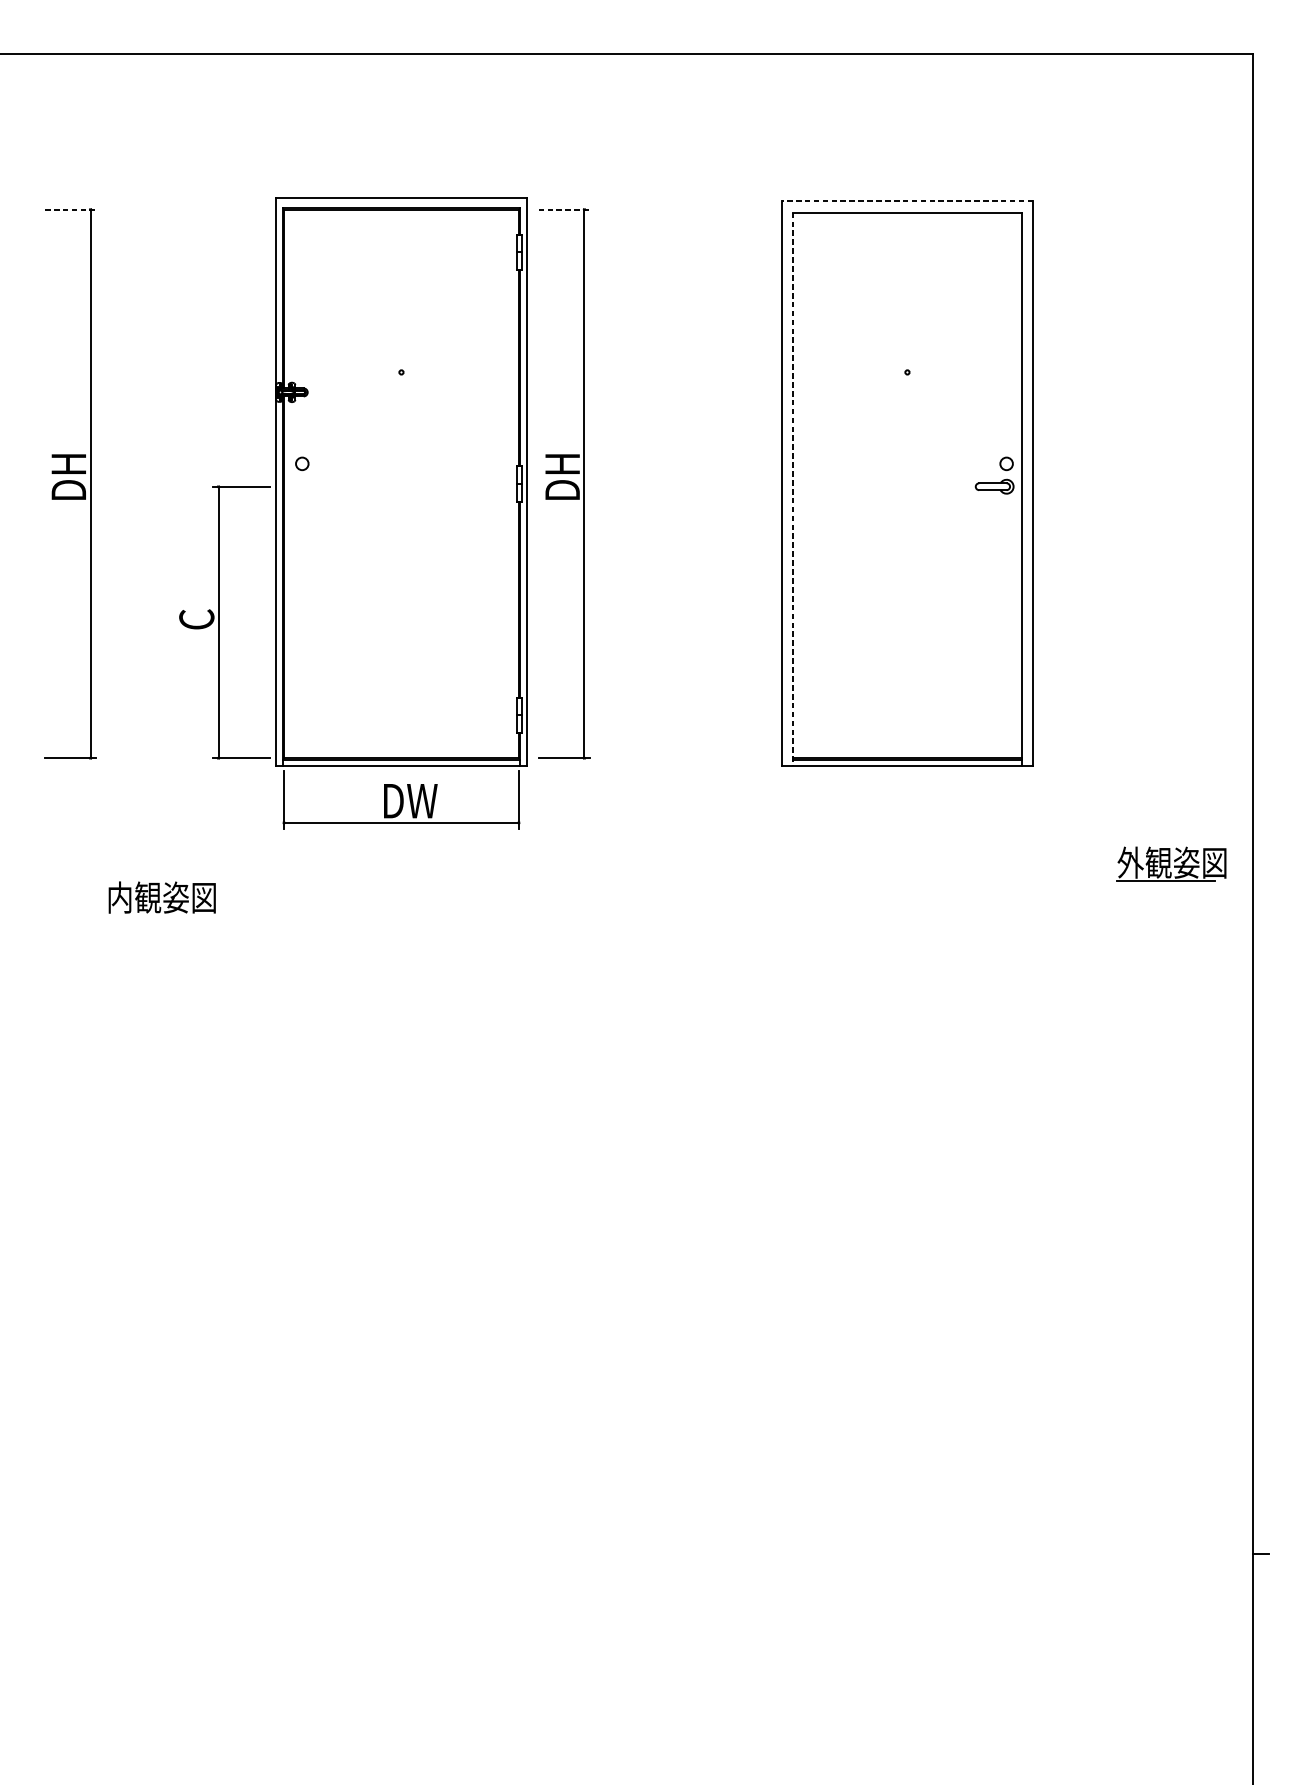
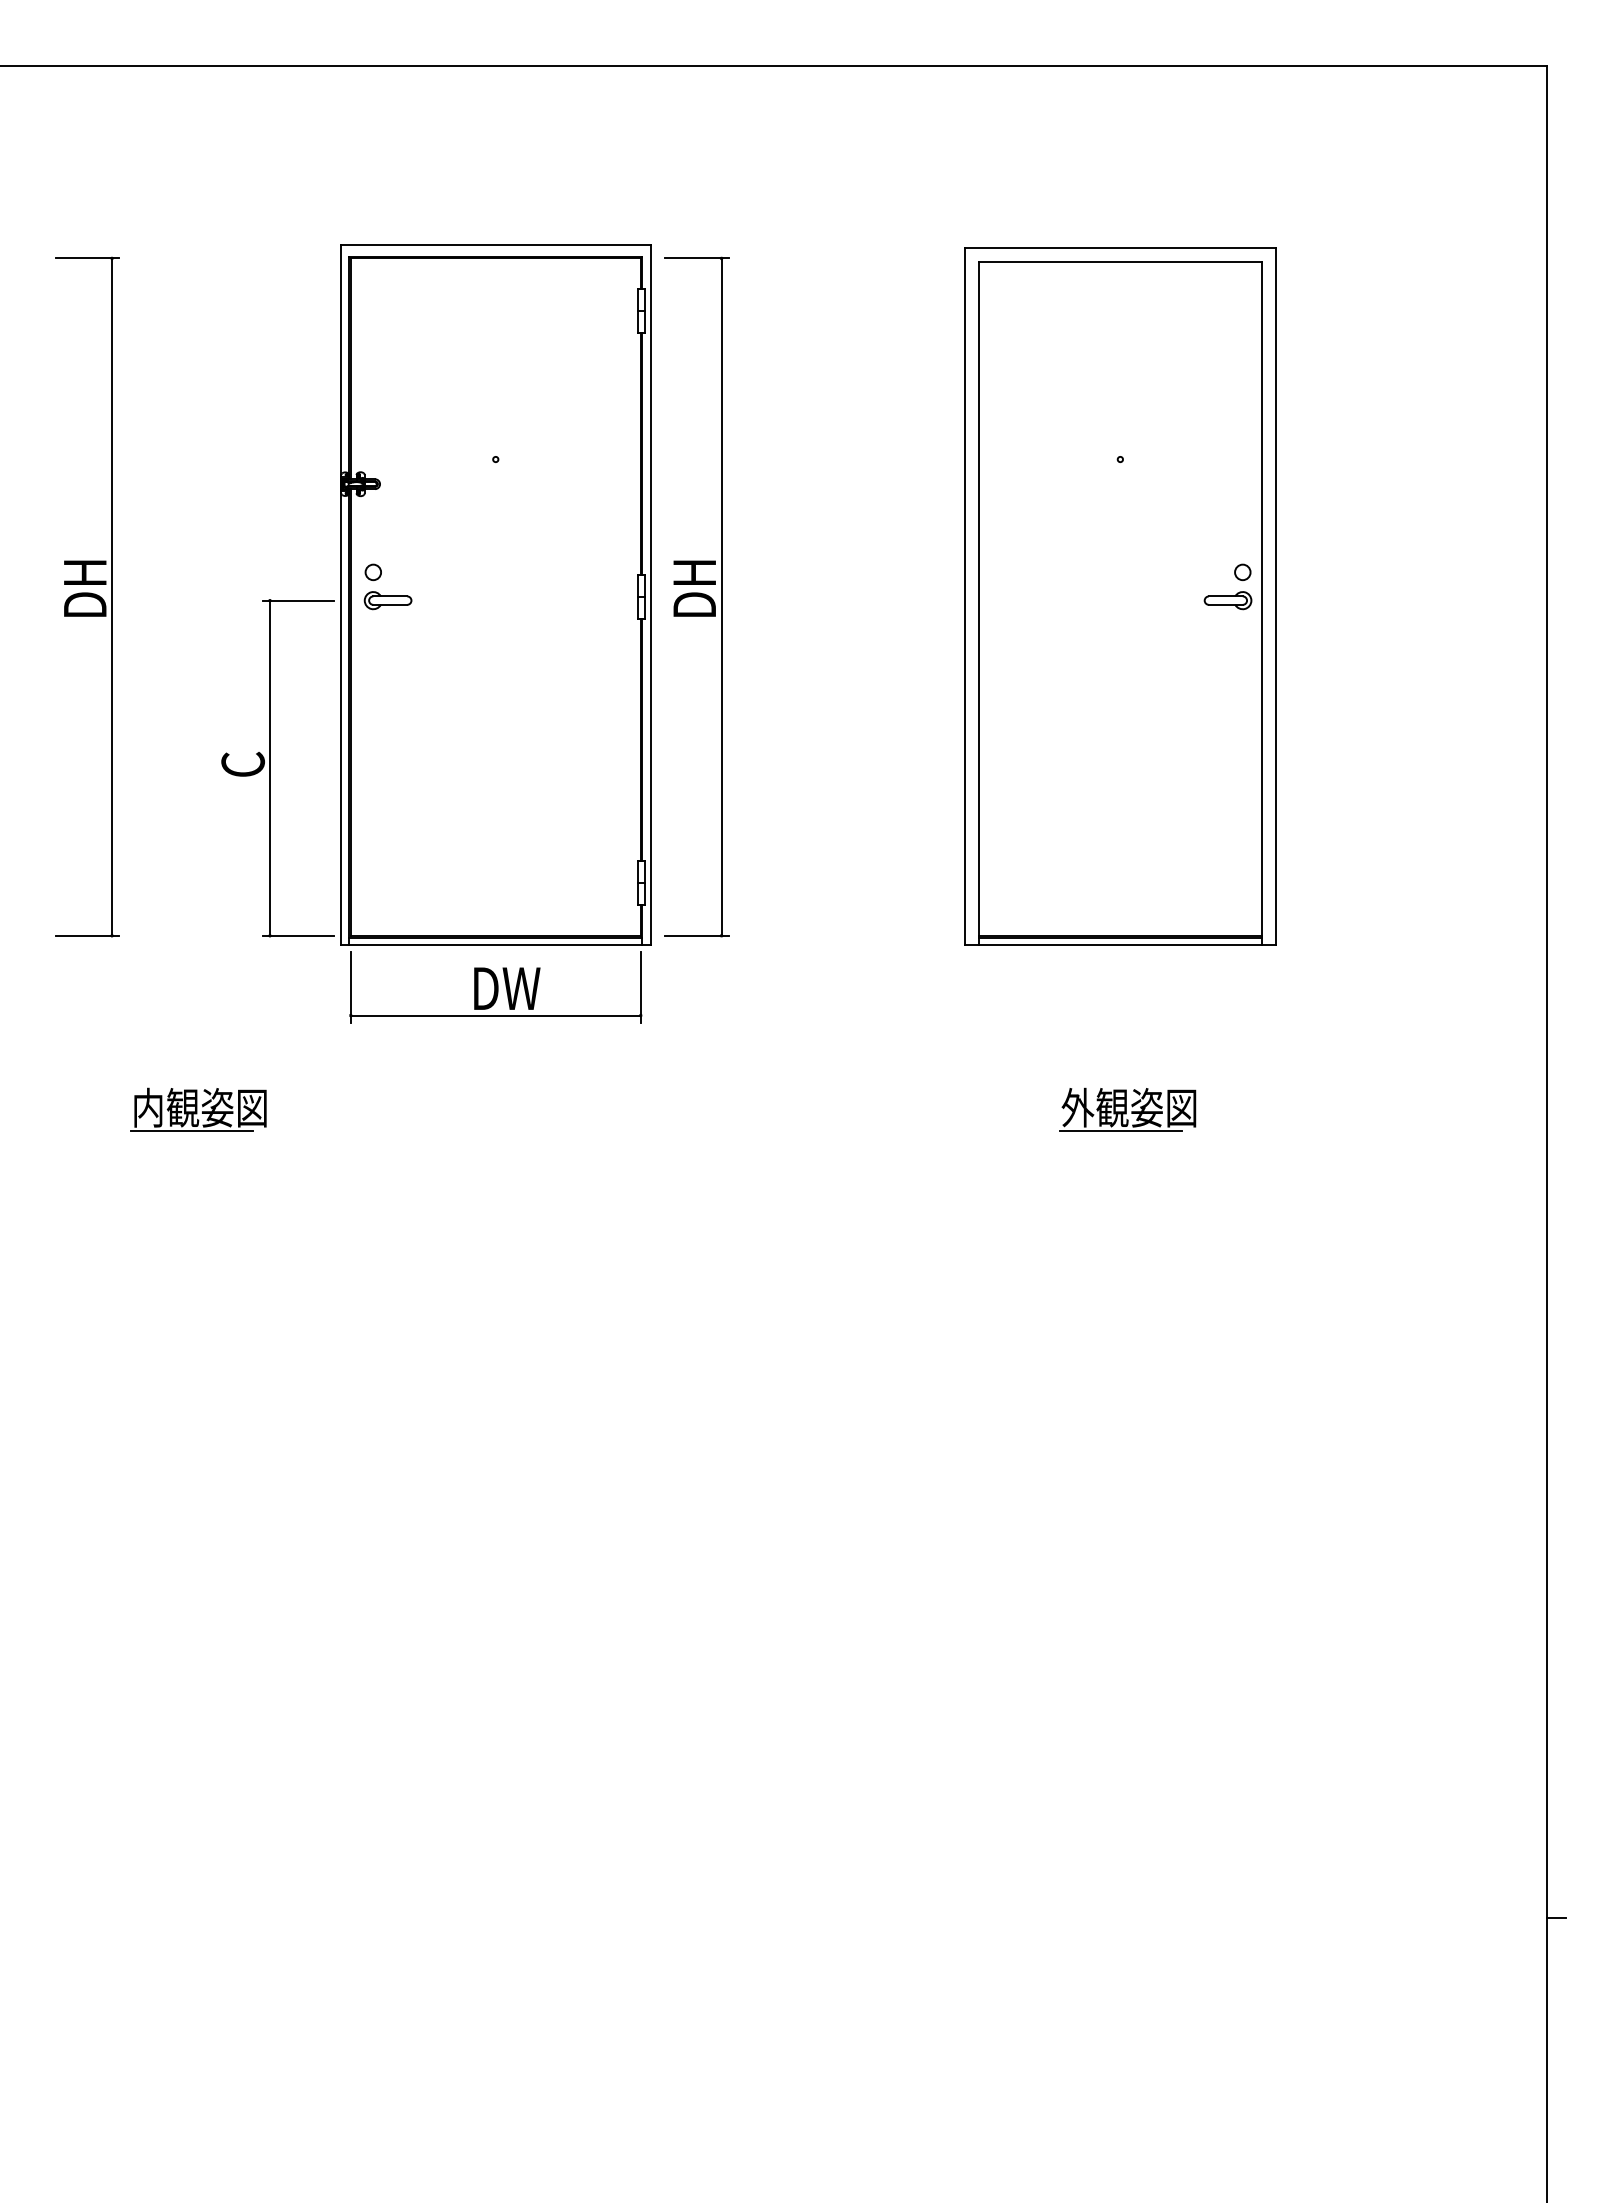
line: (906, 201) -> (1119, 248), dashed -> solid
line: (70, 209) -> (87, 258), dashed -> solid
line: (564, 209) -> (696, 258), dashed -> solid
part: (313, 486) -> (387, 600), added
line: (793, 489) -> (979, 604), dashed -> solid
part: (1170, 864) -> (1127, 1109), moved
line: (154, 915) -> (191, 1130), added

